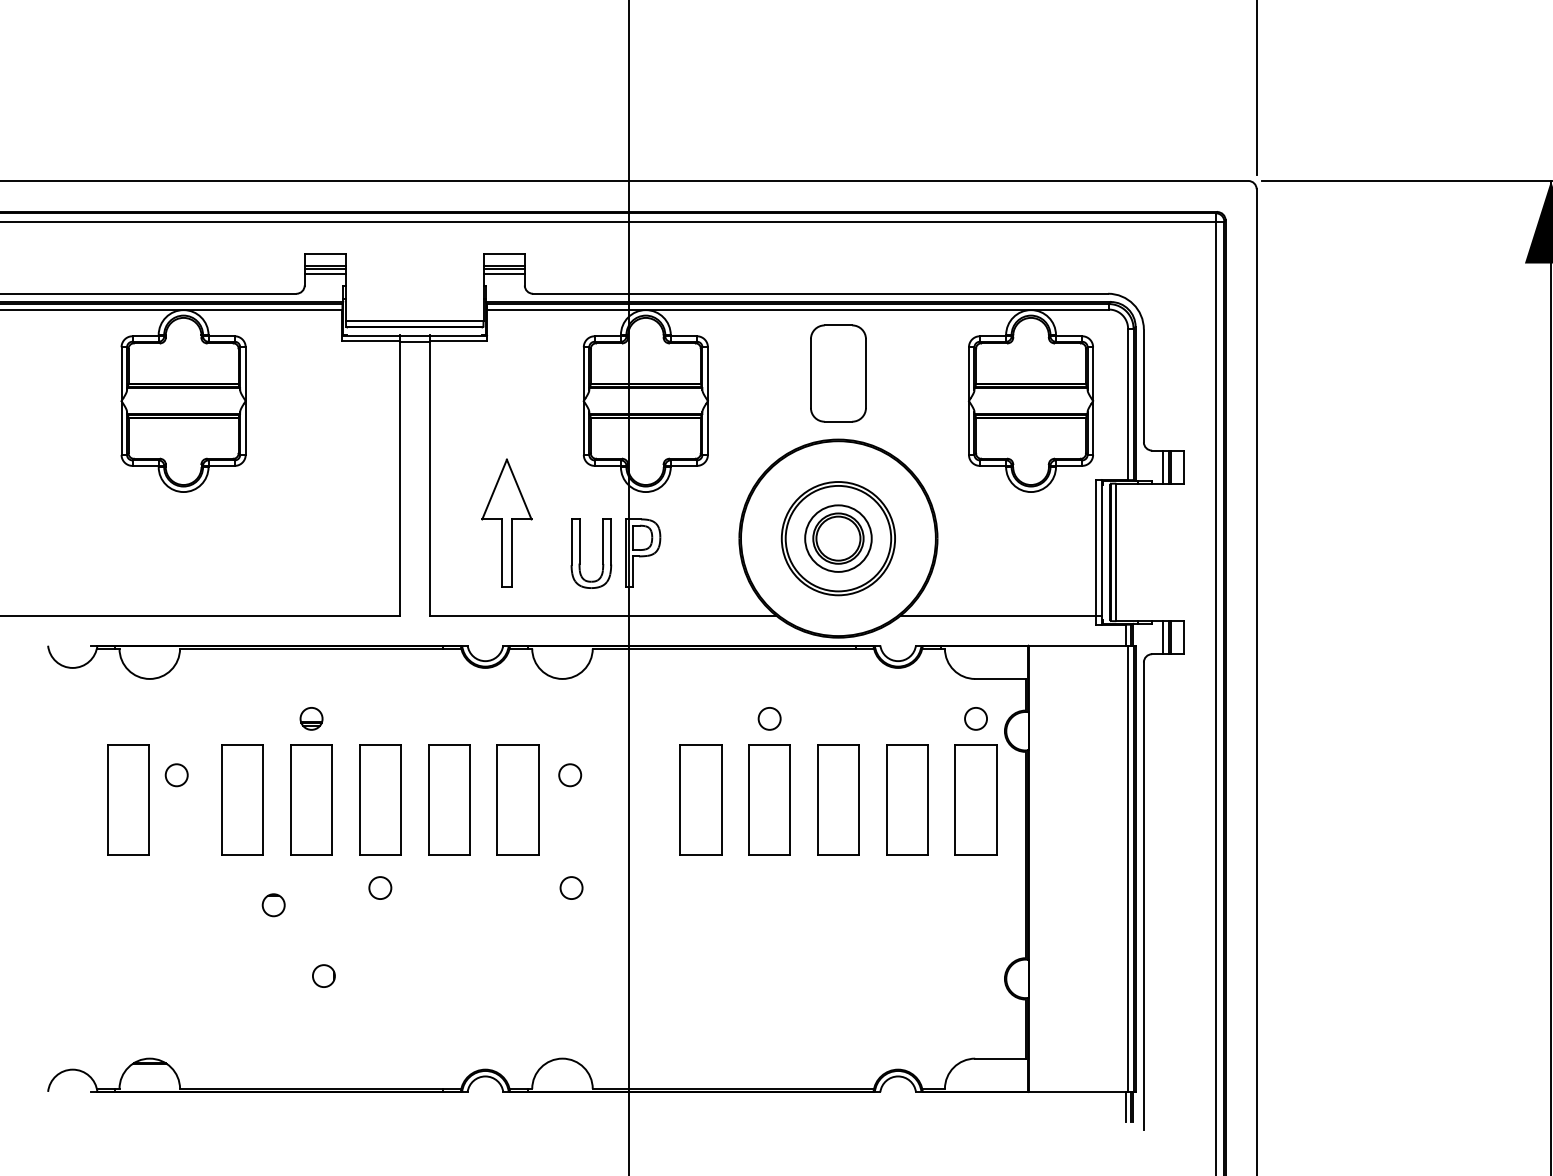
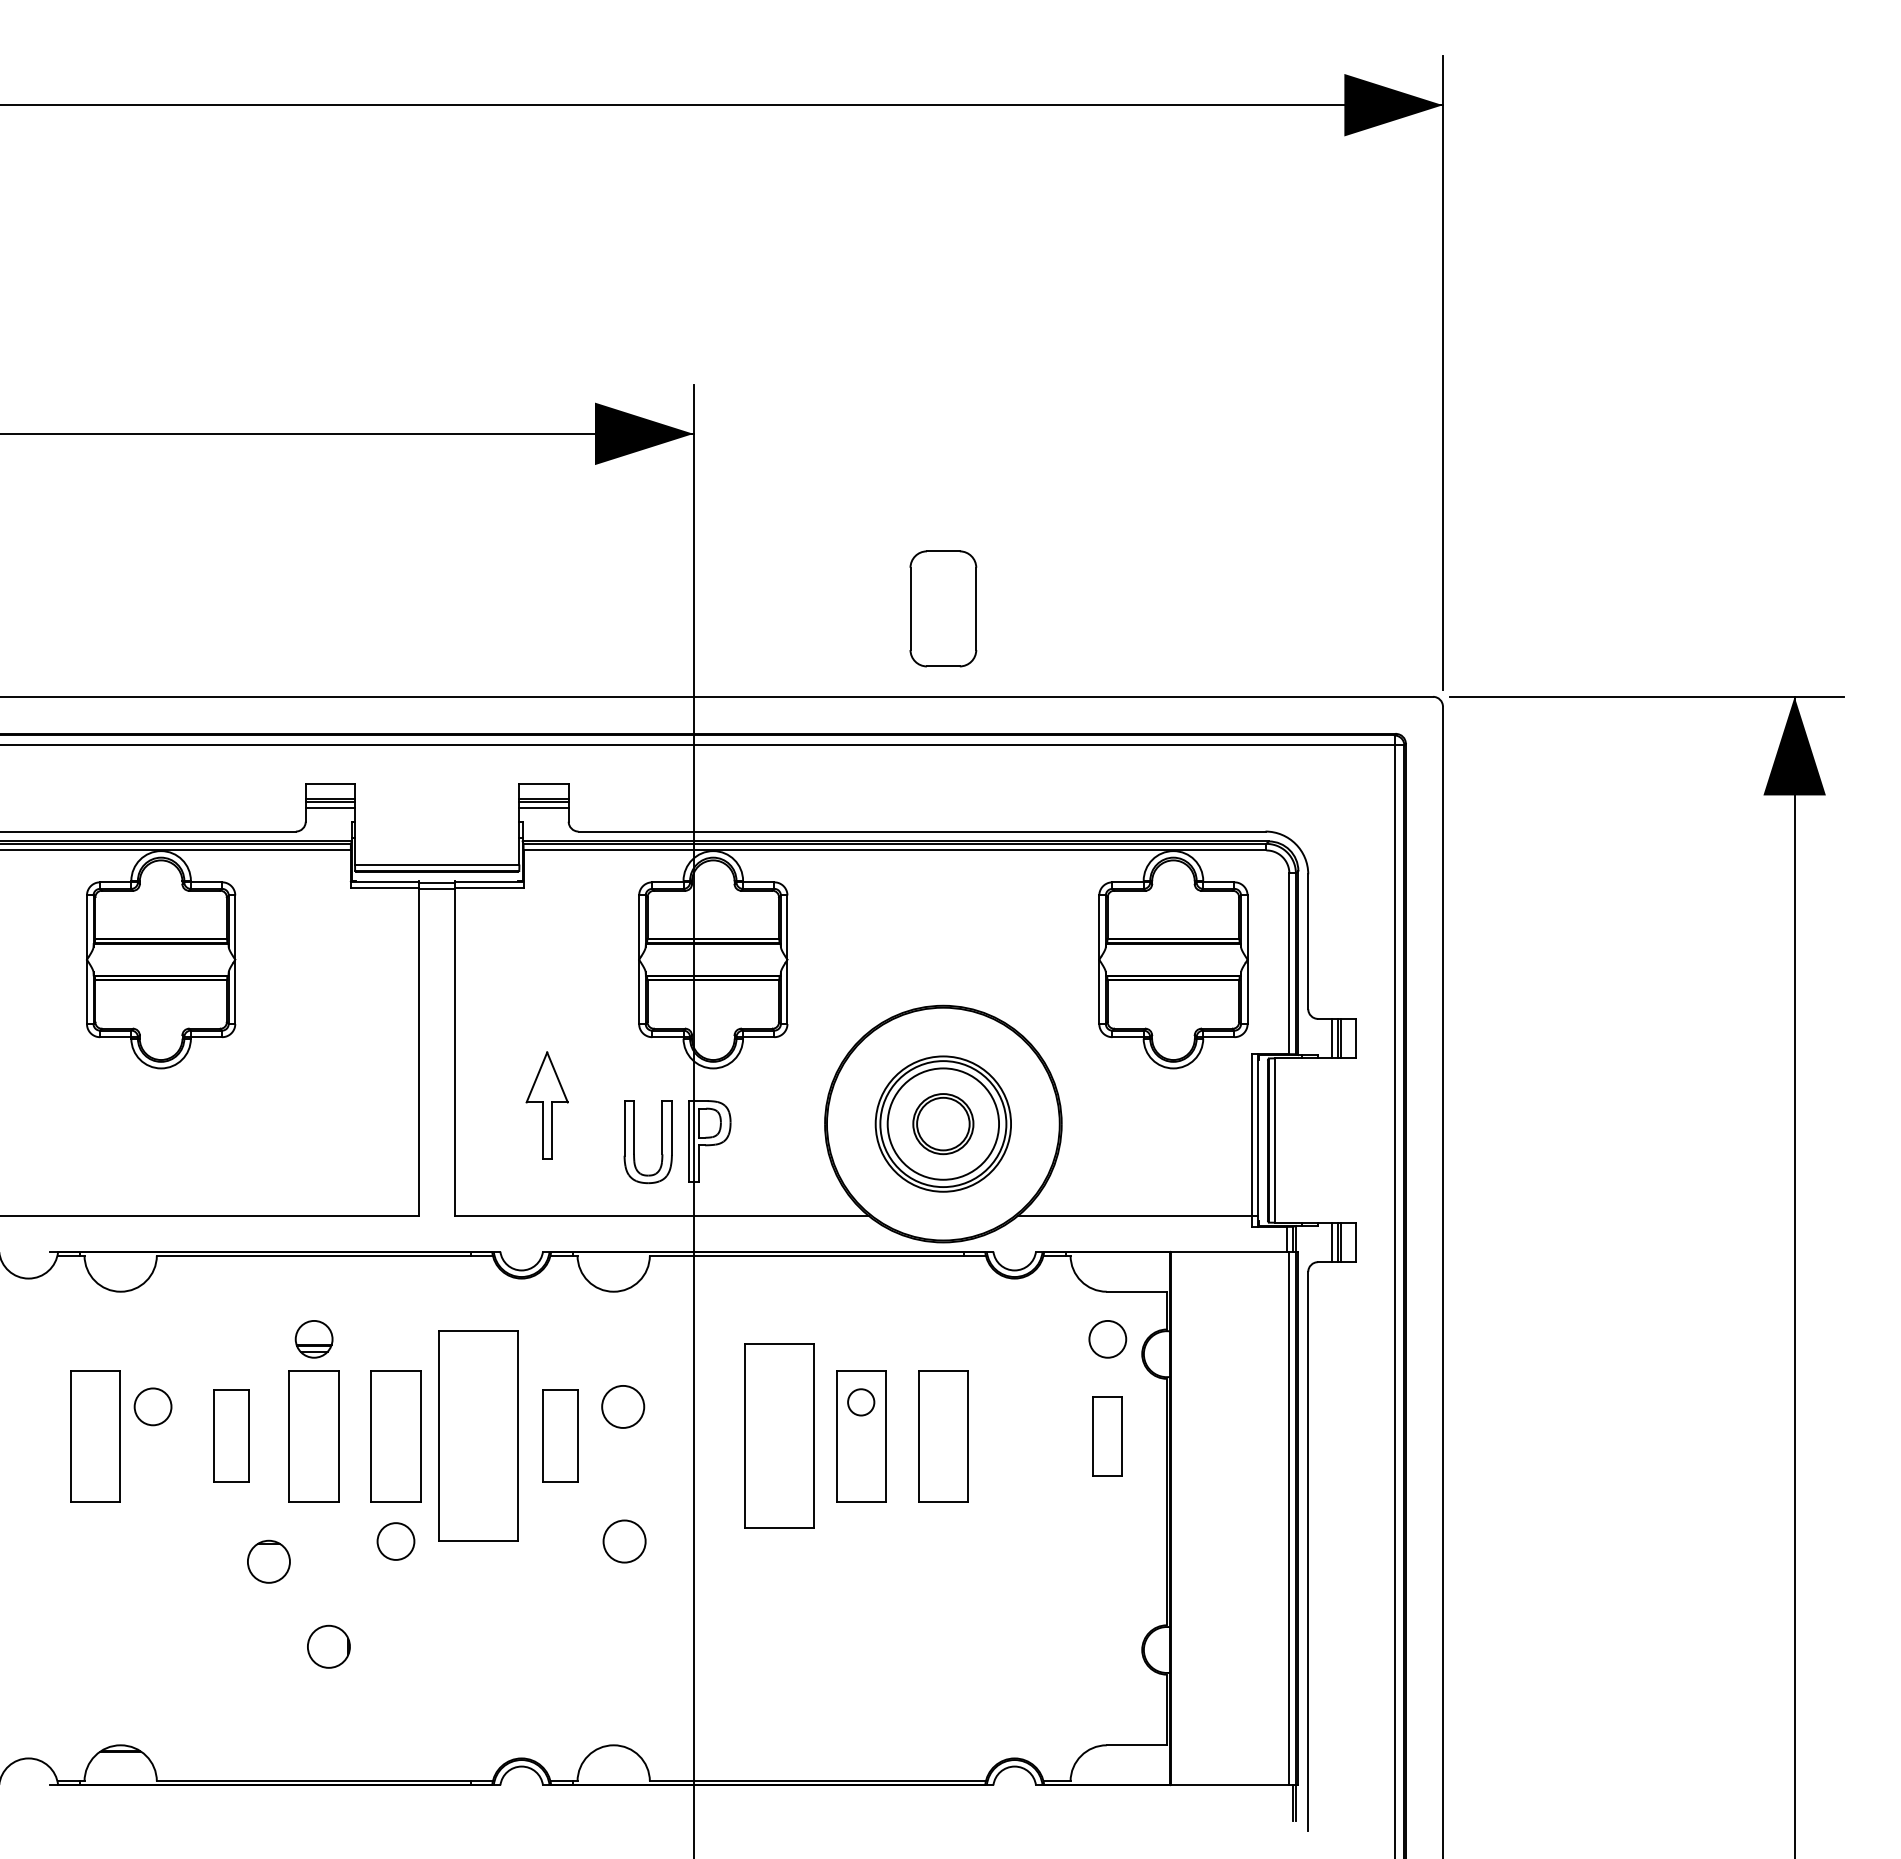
part: (838, 373) -> (943, 608), moved
part: (506, 523) -> (546, 1105), size x0.7
circle: (838, 538) -> (943, 1123), size x1.4
part: (311, 718) -> (313, 1339), size x1.4
circle: (769, 718) -> (861, 1402), moved
circle: (975, 718) -> (1107, 1339), size x1.4
circle: (176, 775) -> (152, 1406), size x1.4
circle: (569, 775) -> (622, 1406), size x1.6
part: (242, 800) -> (231, 1436), size x0.7
part: (449, 800) -> (478, 1436), size x1.6
part: (517, 800) -> (560, 1436), size x0.7
part: (700, 800) -> (778, 1436), size x1.4
part: (907, 800) -> (1025, 1436), removed
part: (975, 800) -> (1107, 1436), size x0.6
circle: (380, 888) -> (396, 1541), size x1.4
circle: (571, 888) -> (624, 1541), size x1.6
circle: (273, 905) -> (268, 1562), size x1.6
circle: (323, 975) -> (328, 1646), size x1.6
line: (1125, 1106) -> (1286, 1802), removed

